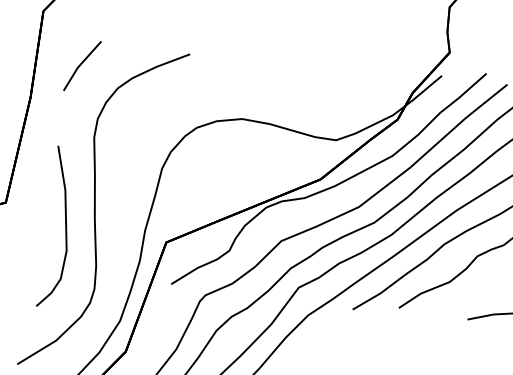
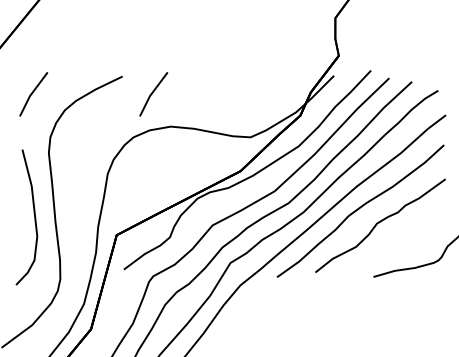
line: (225, 77) -> (153, 93), added
curve: (65, 227) -> (34, 217), moved

